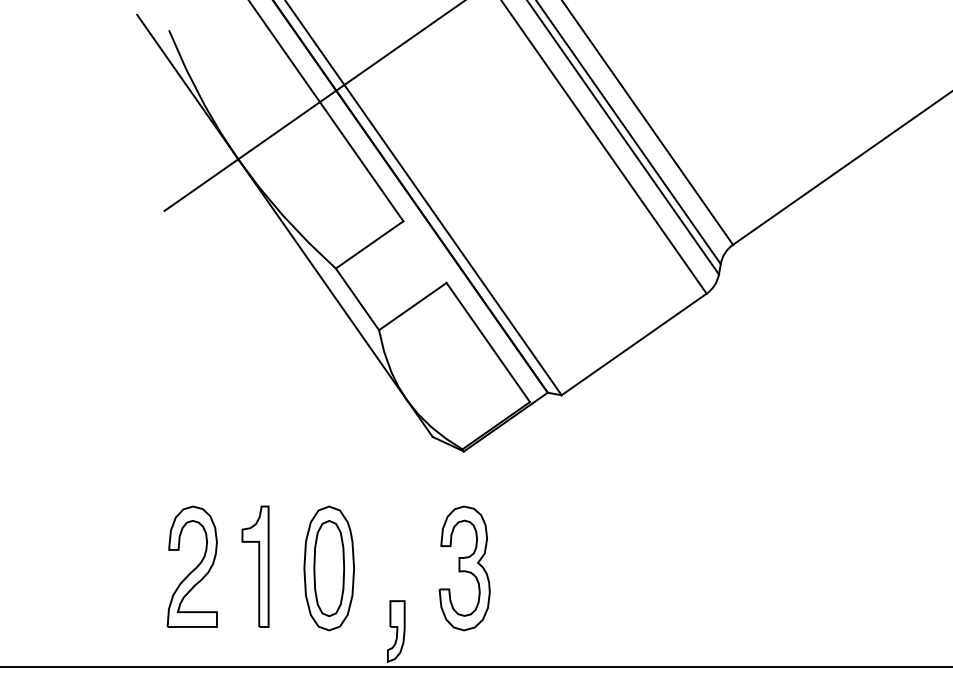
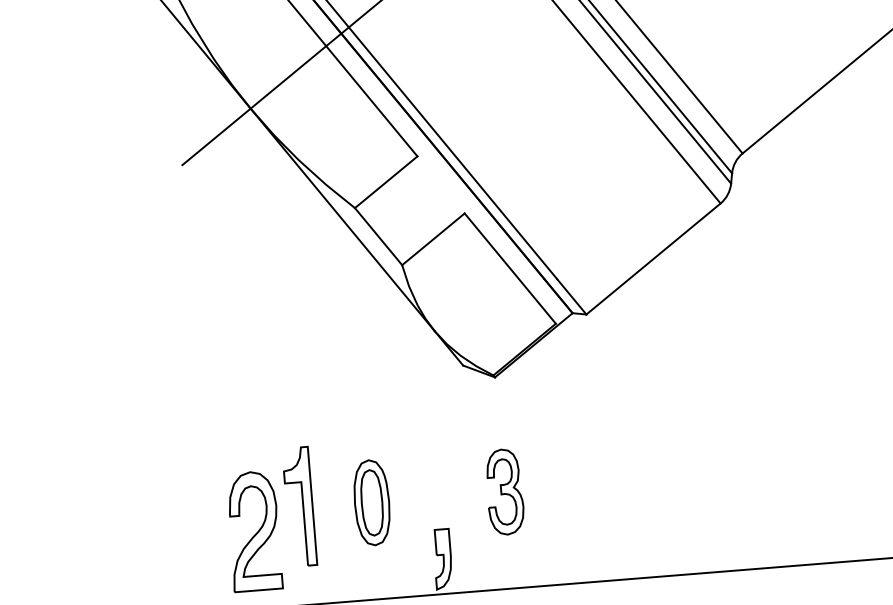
part: (191, 566) -> (253, 531), moved
part: (328, 568) -> (371, 502), size x0.7
part: (464, 568) -> (504, 492), size x0.7

